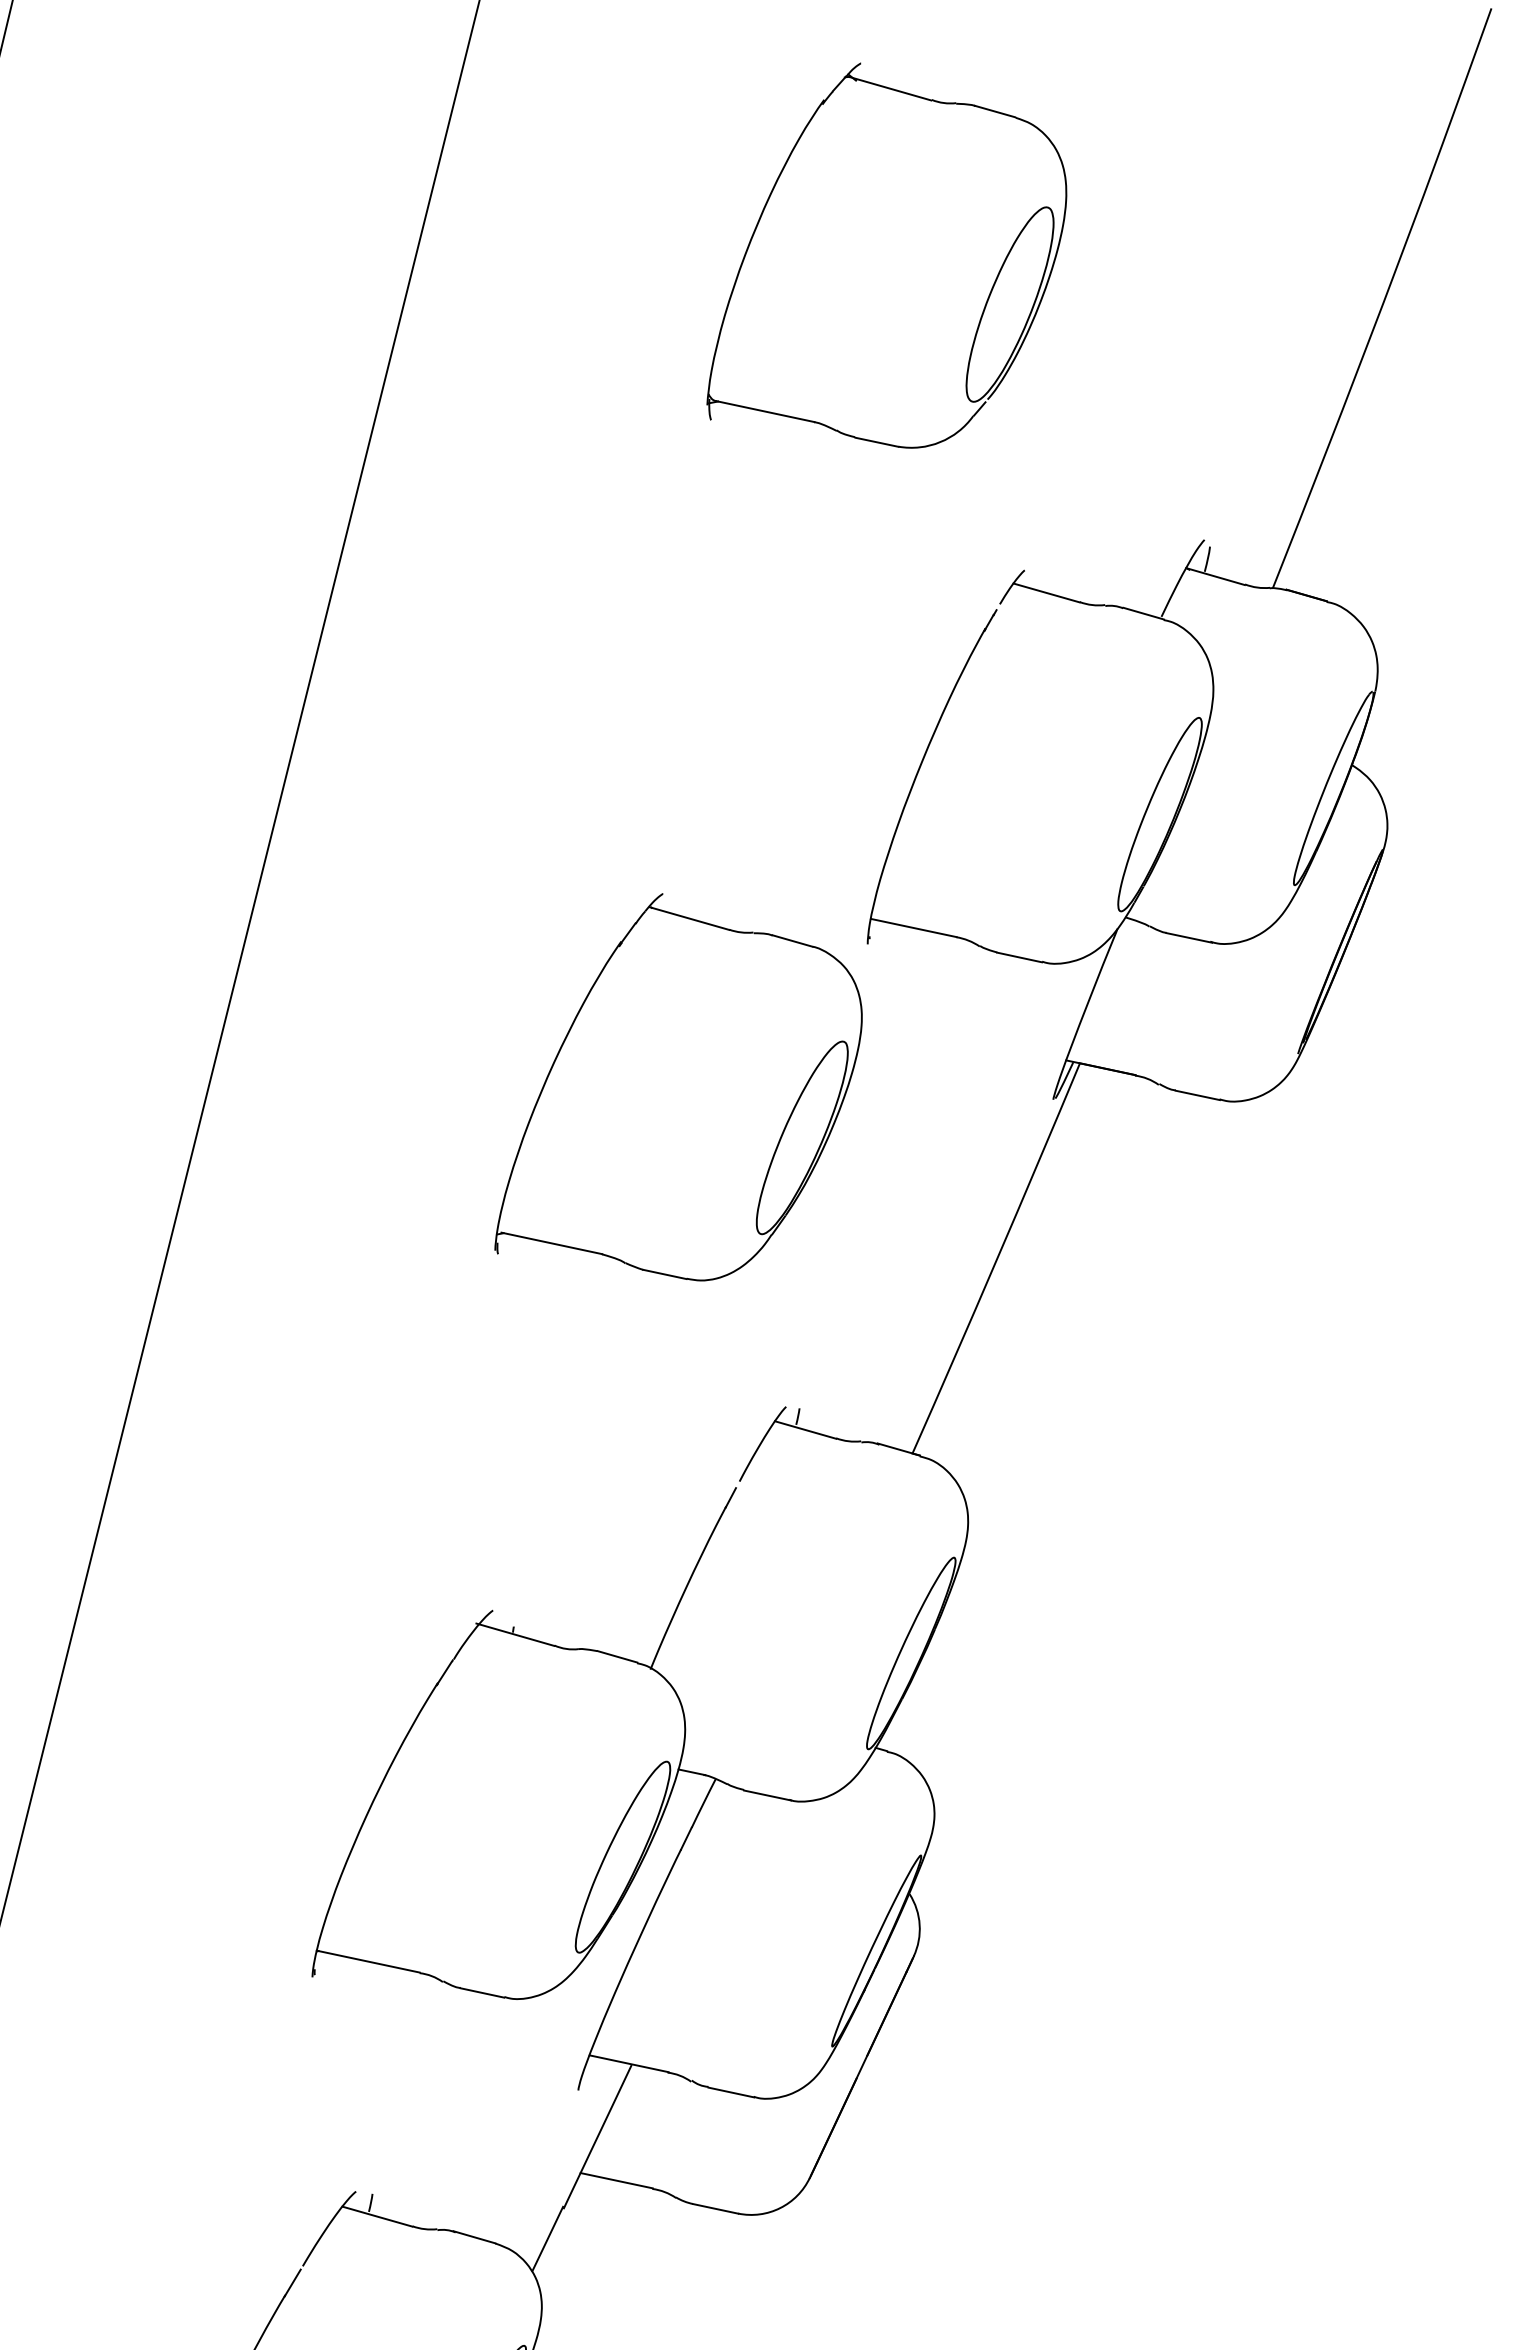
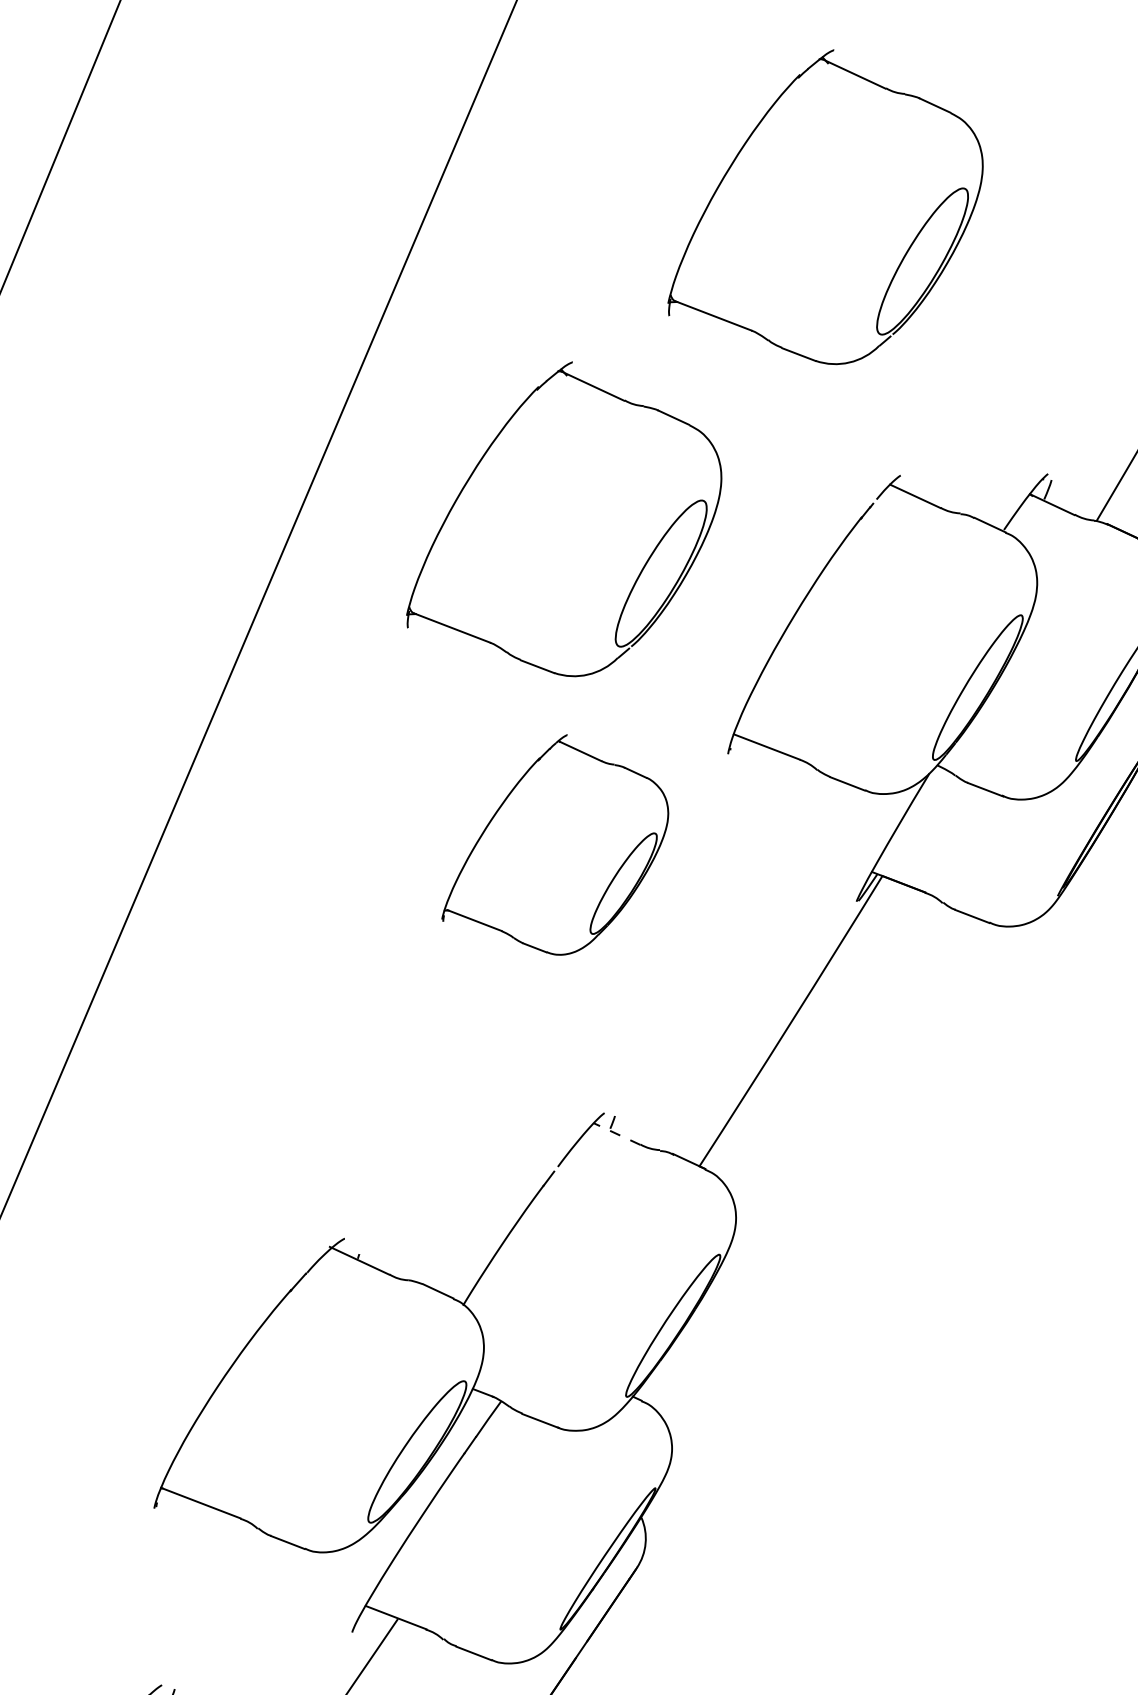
part: (728, 729) -> (644, 565), added
part: (678, 1087) -> (558, 844), size x0.7
line: (805, 1430) -> (616, 1134), solid -> dashed

